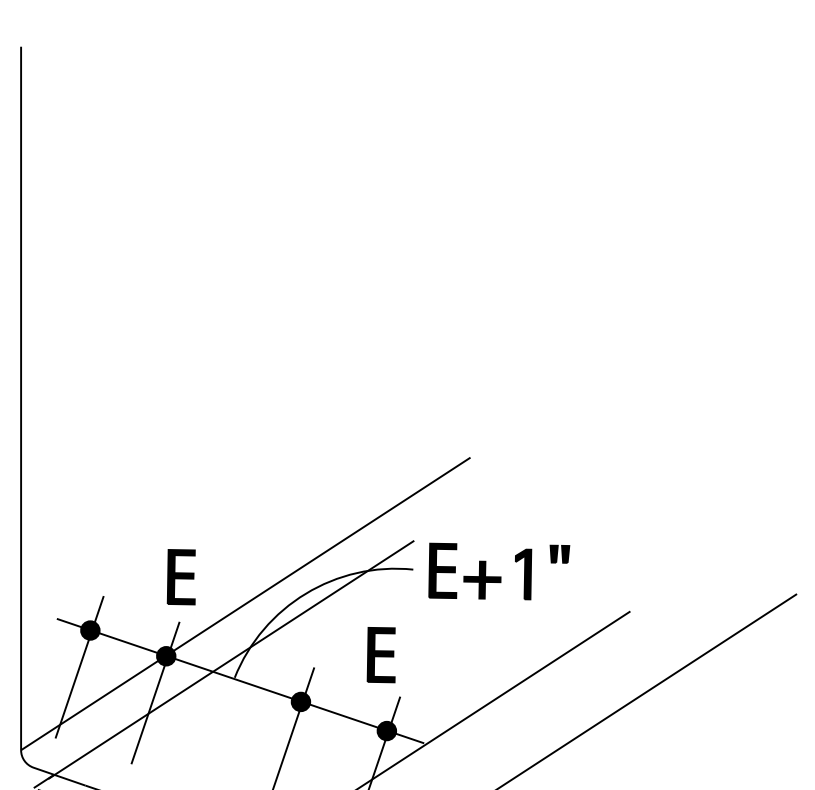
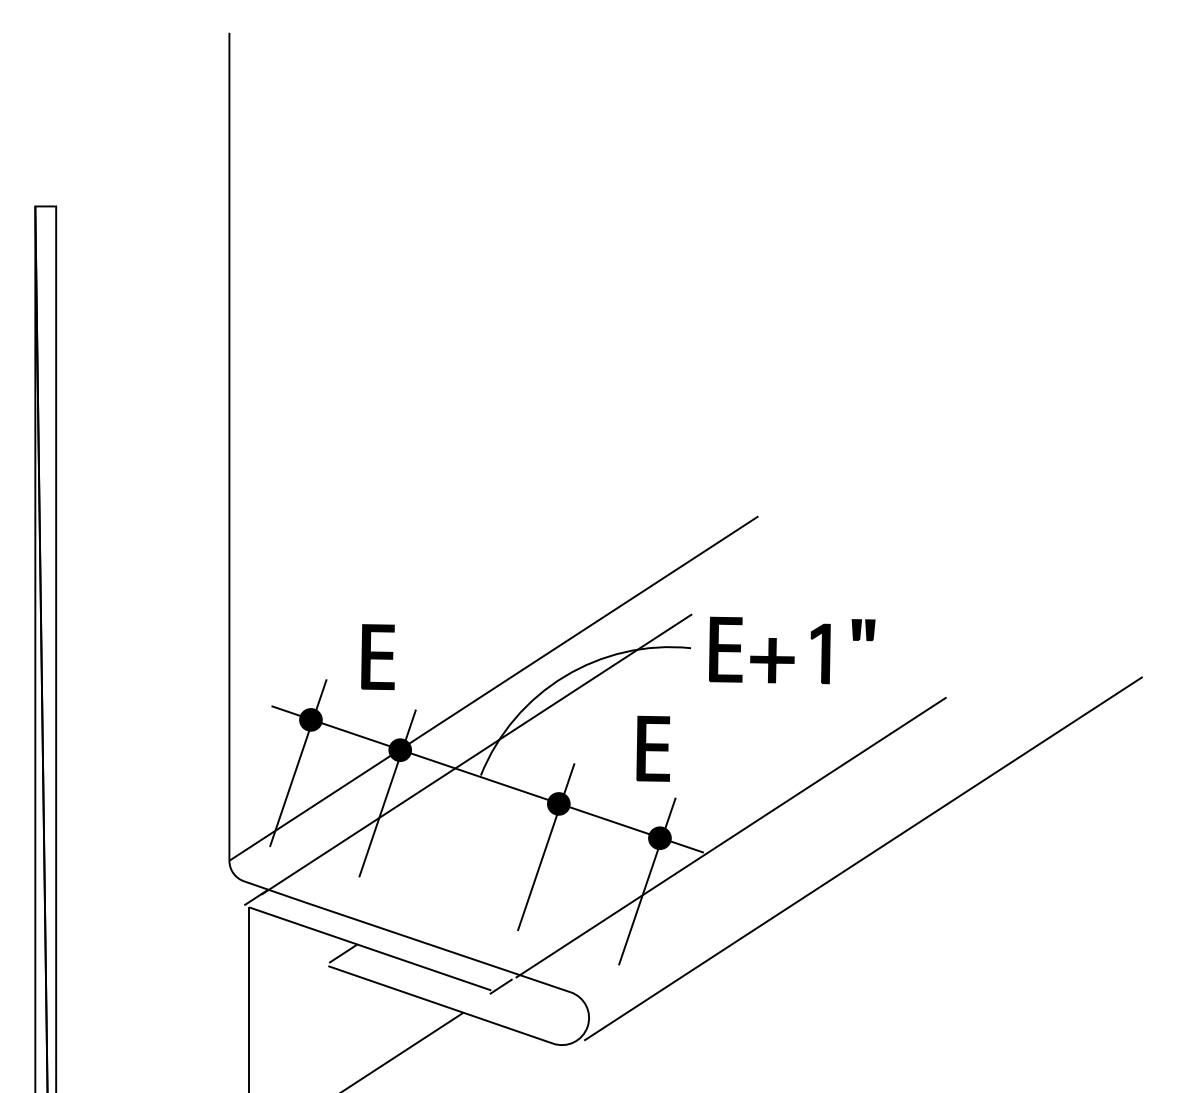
part: (180, 577) -> (377, 657), moved

